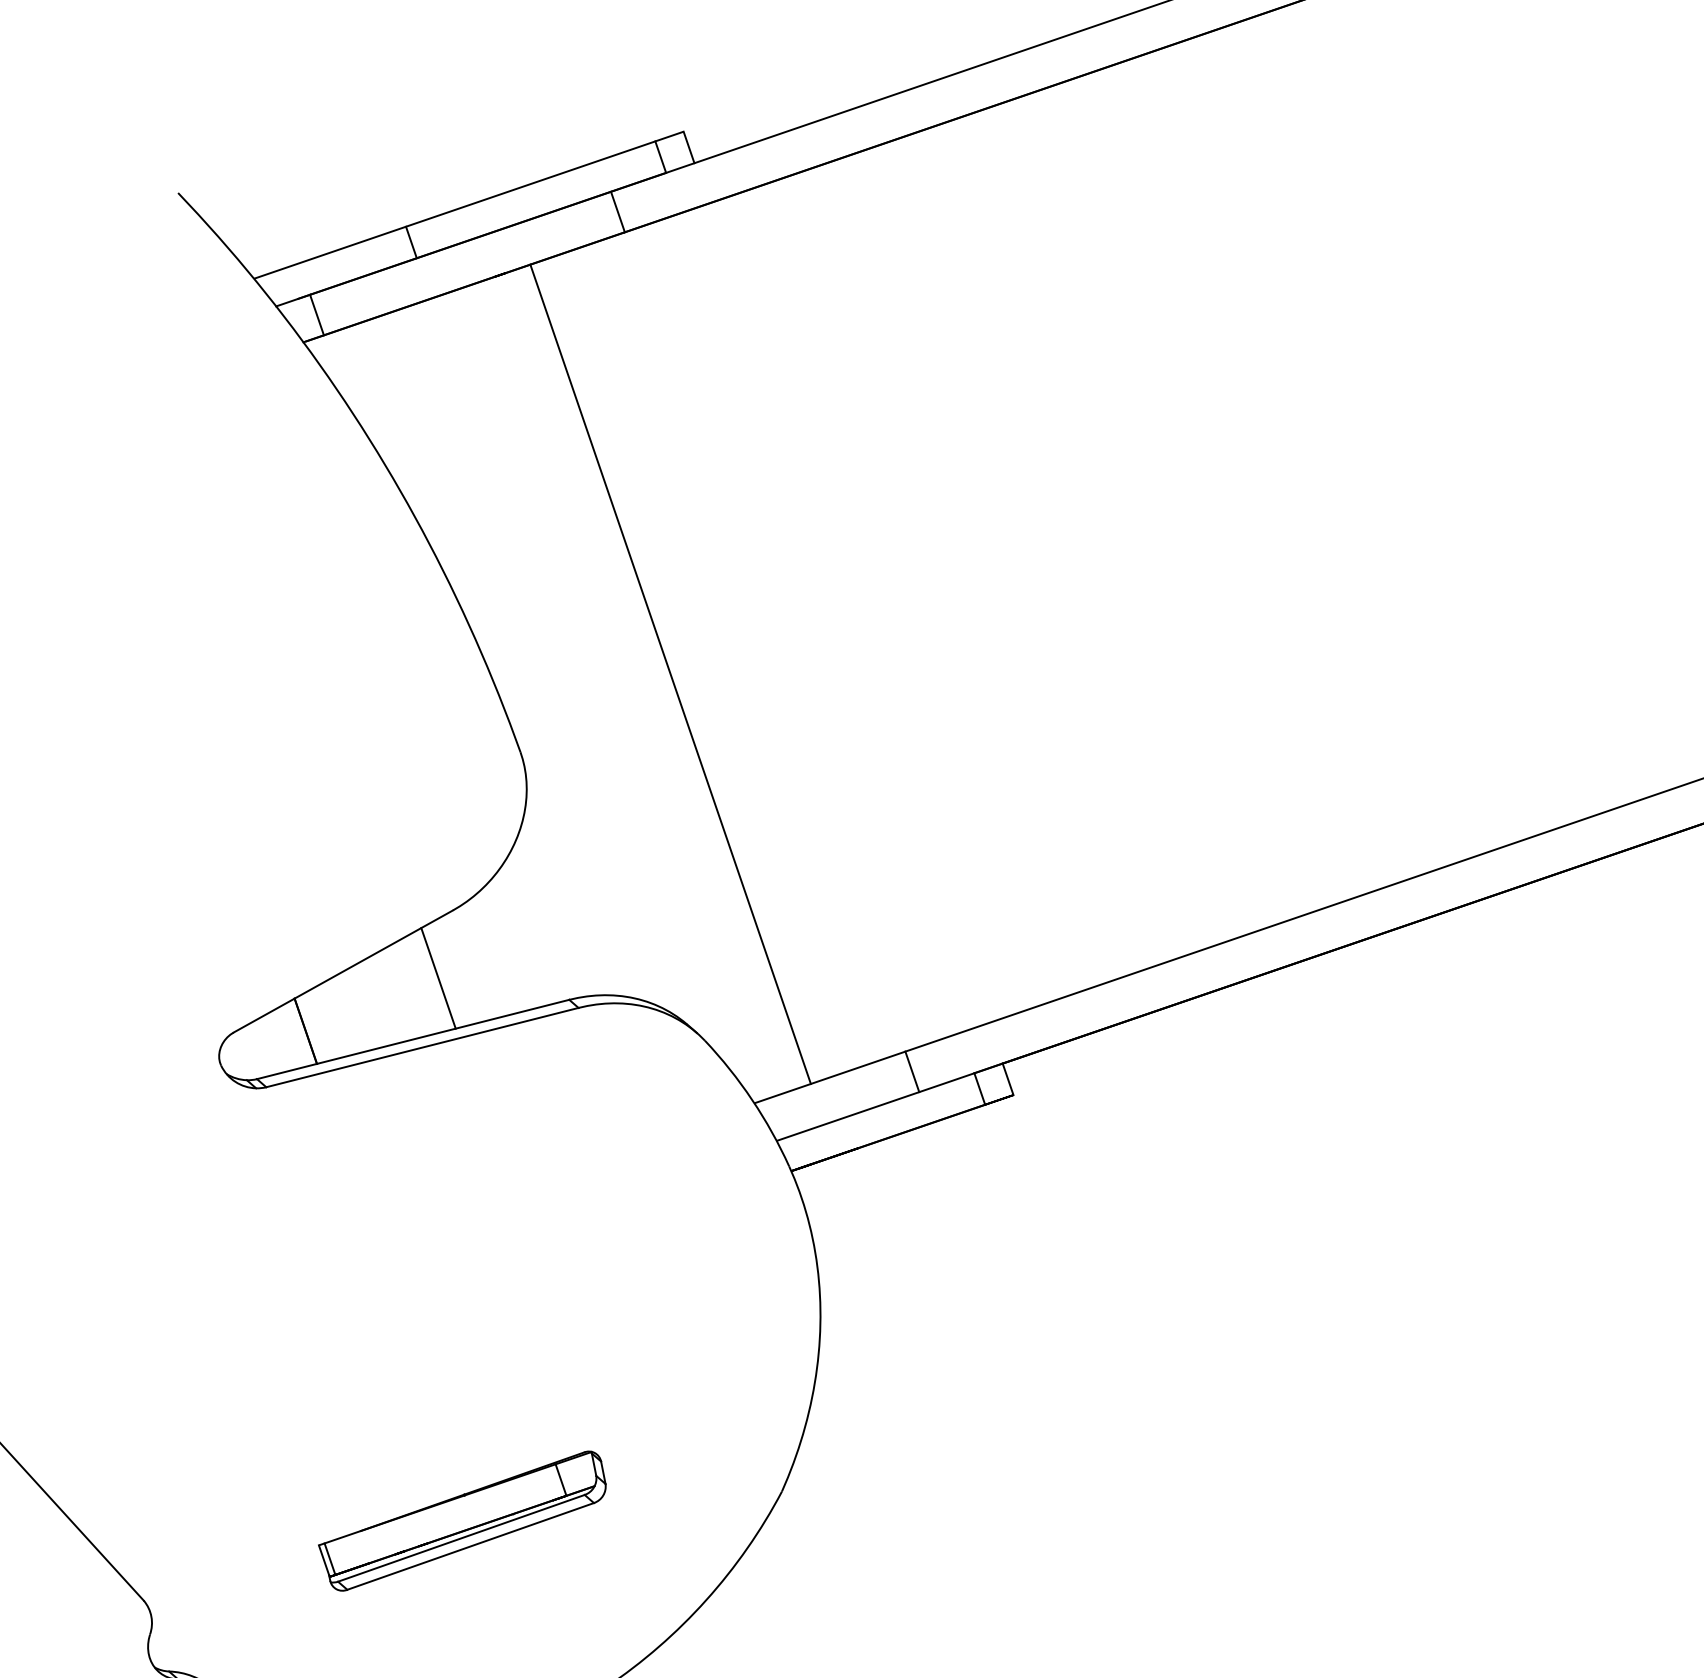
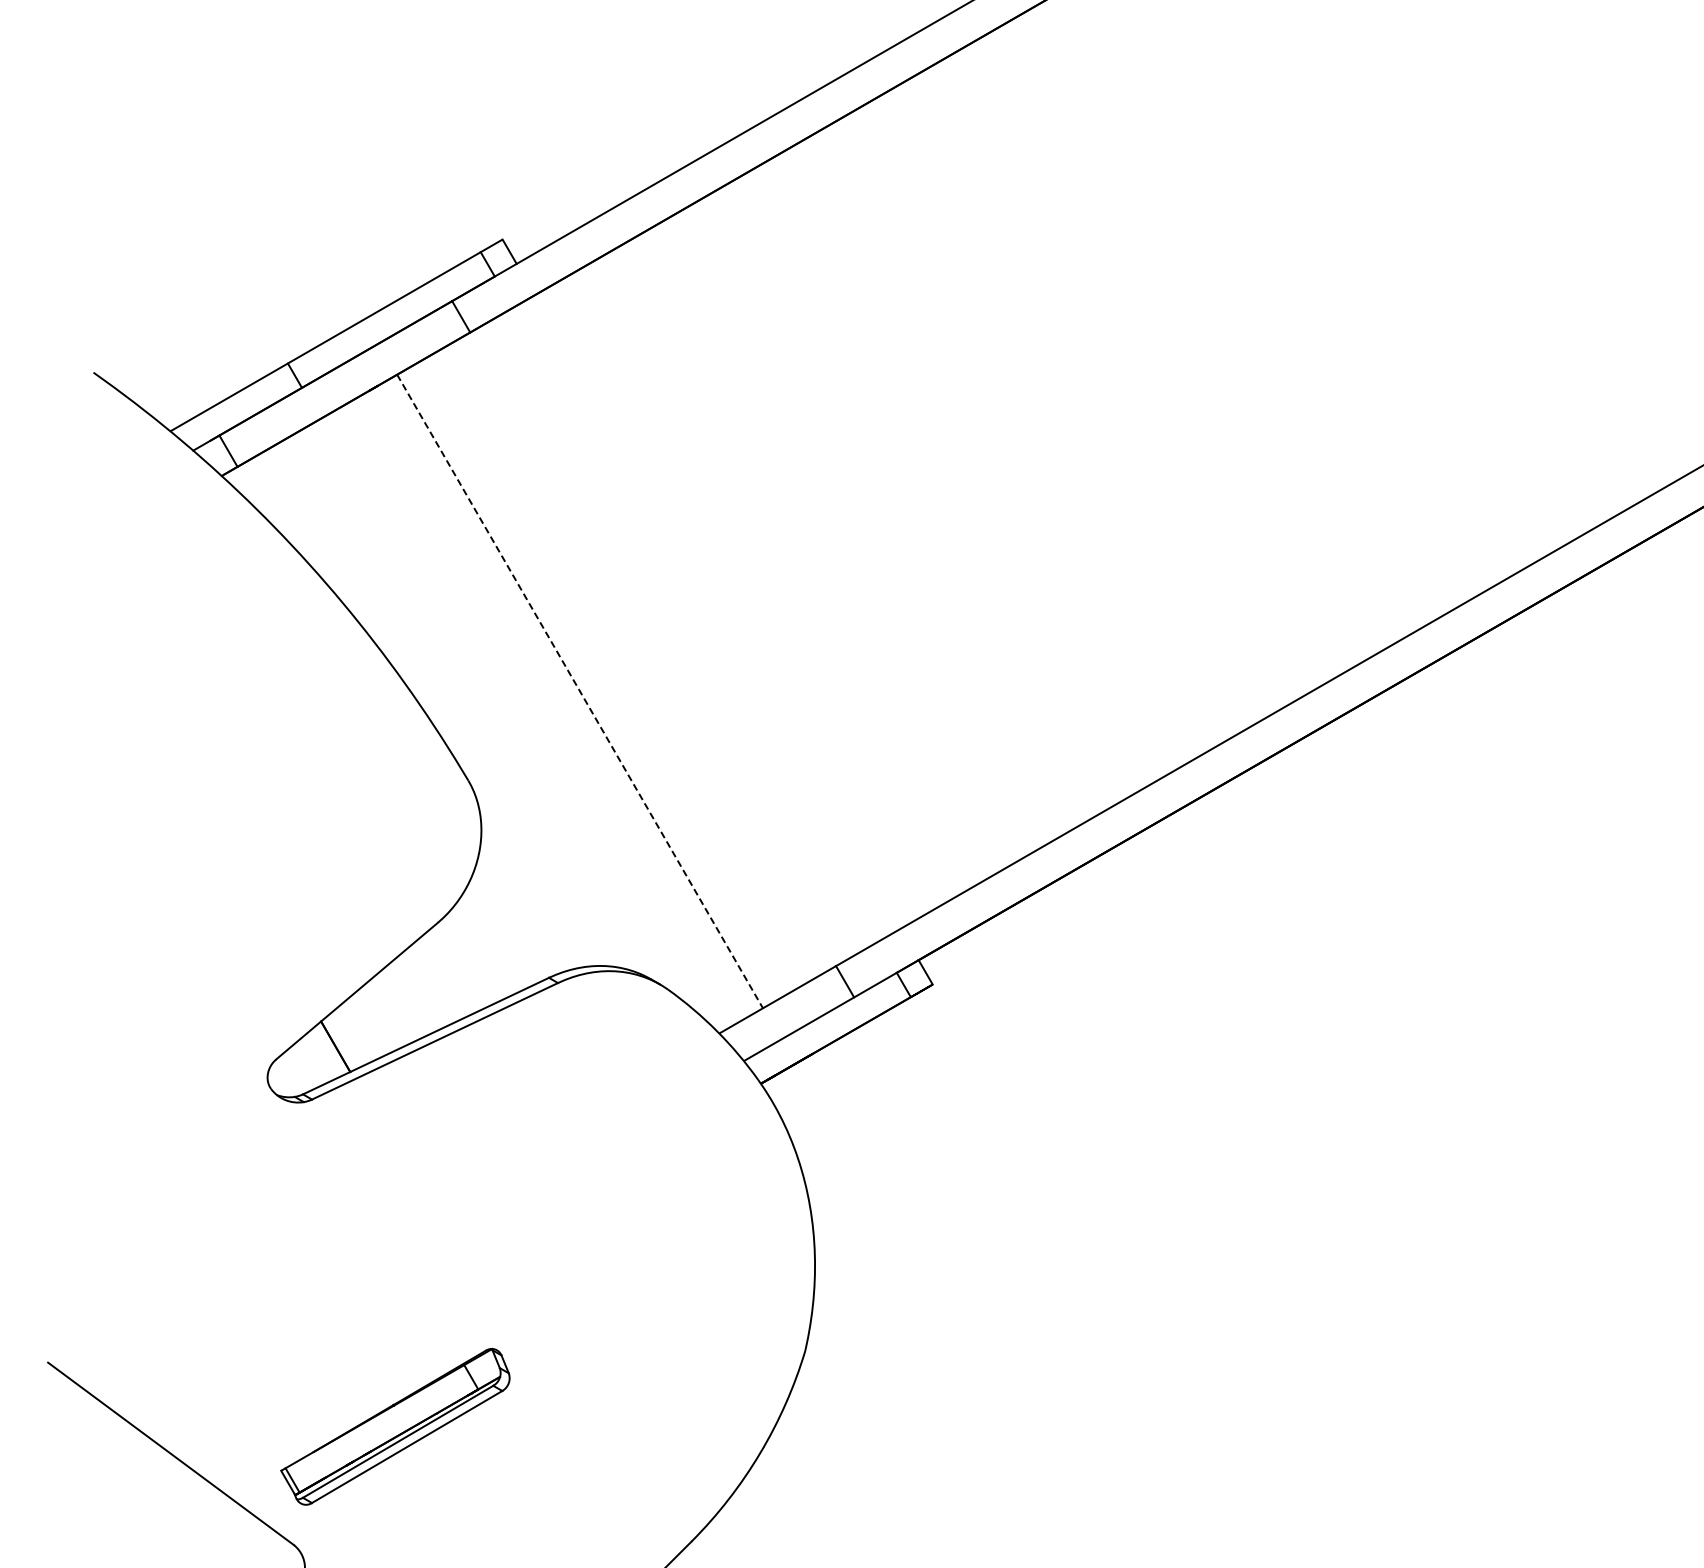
line: (671, 674) -> (580, 691), solid -> dashed
line: (437, 978) -> (436, 981), removed
part: (461, 1519) -> (395, 1426), moved

